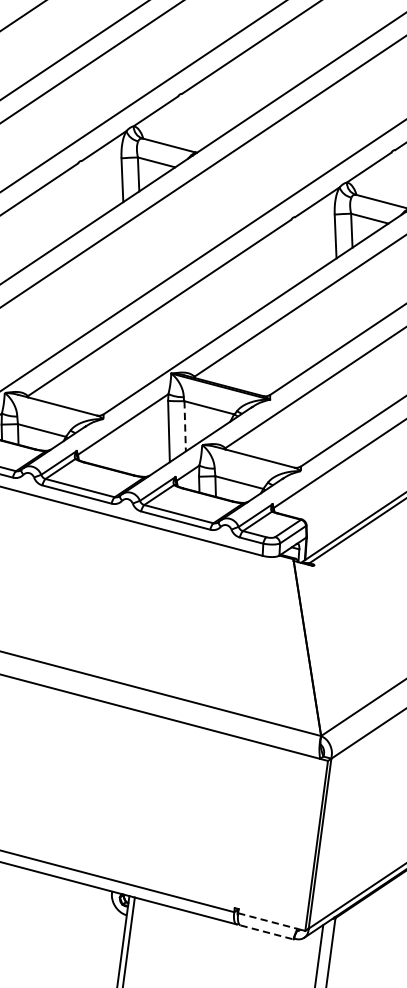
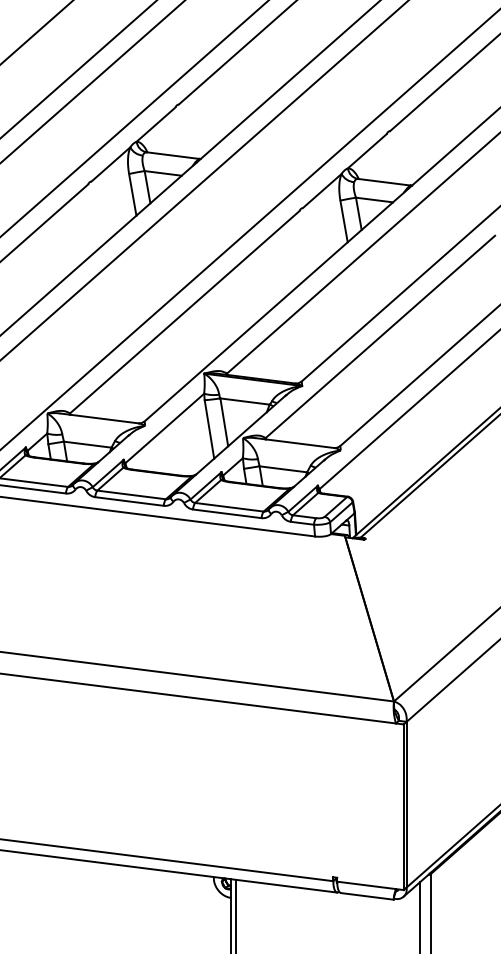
line: (185, 426) -> (224, 422), dashed -> solid
line: (267, 921) -> (366, 885), dashed -> solid
line: (267, 932) -> (367, 896), dashed -> solid

